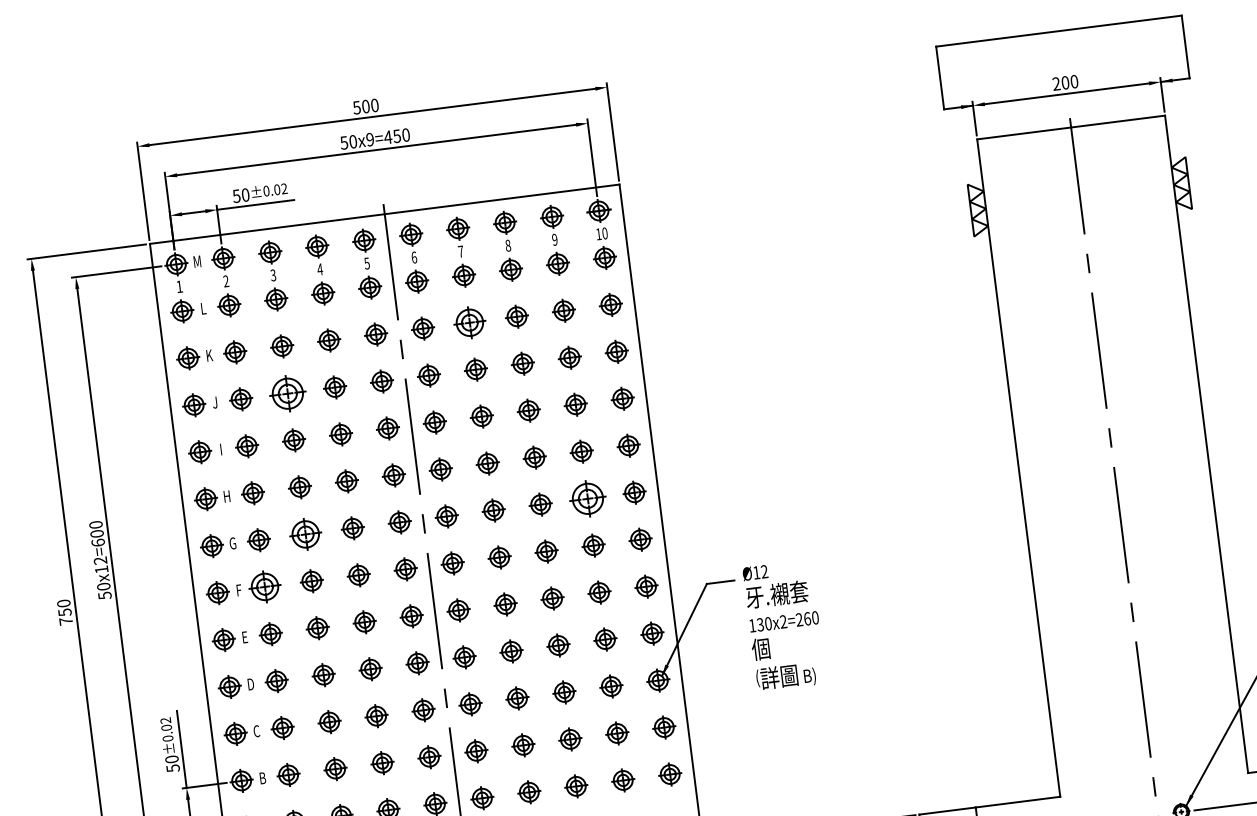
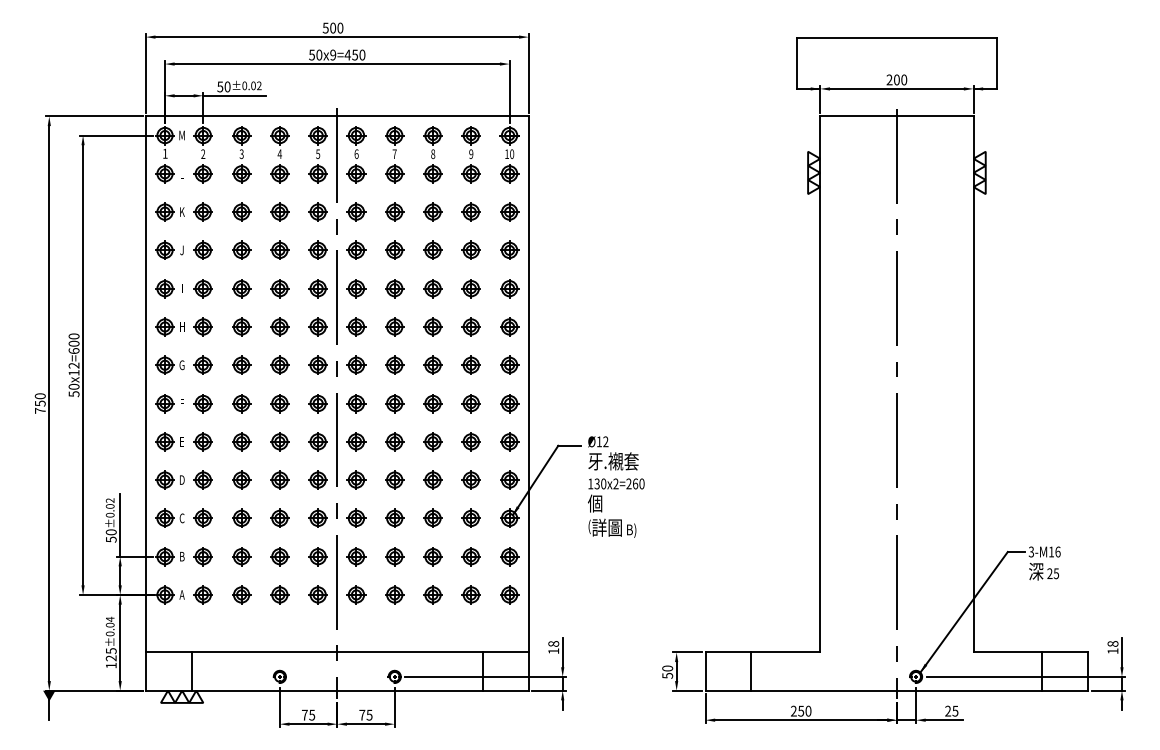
part: (469, 322) -> (394, 211), size x0.71
part: (287, 392) -> (241, 249), size x0.62
part: (586, 497) -> (470, 364), size x0.62
part: (305, 533) -> (241, 364), size x0.71
part: (263, 587) -> (202, 403), size x0.71

